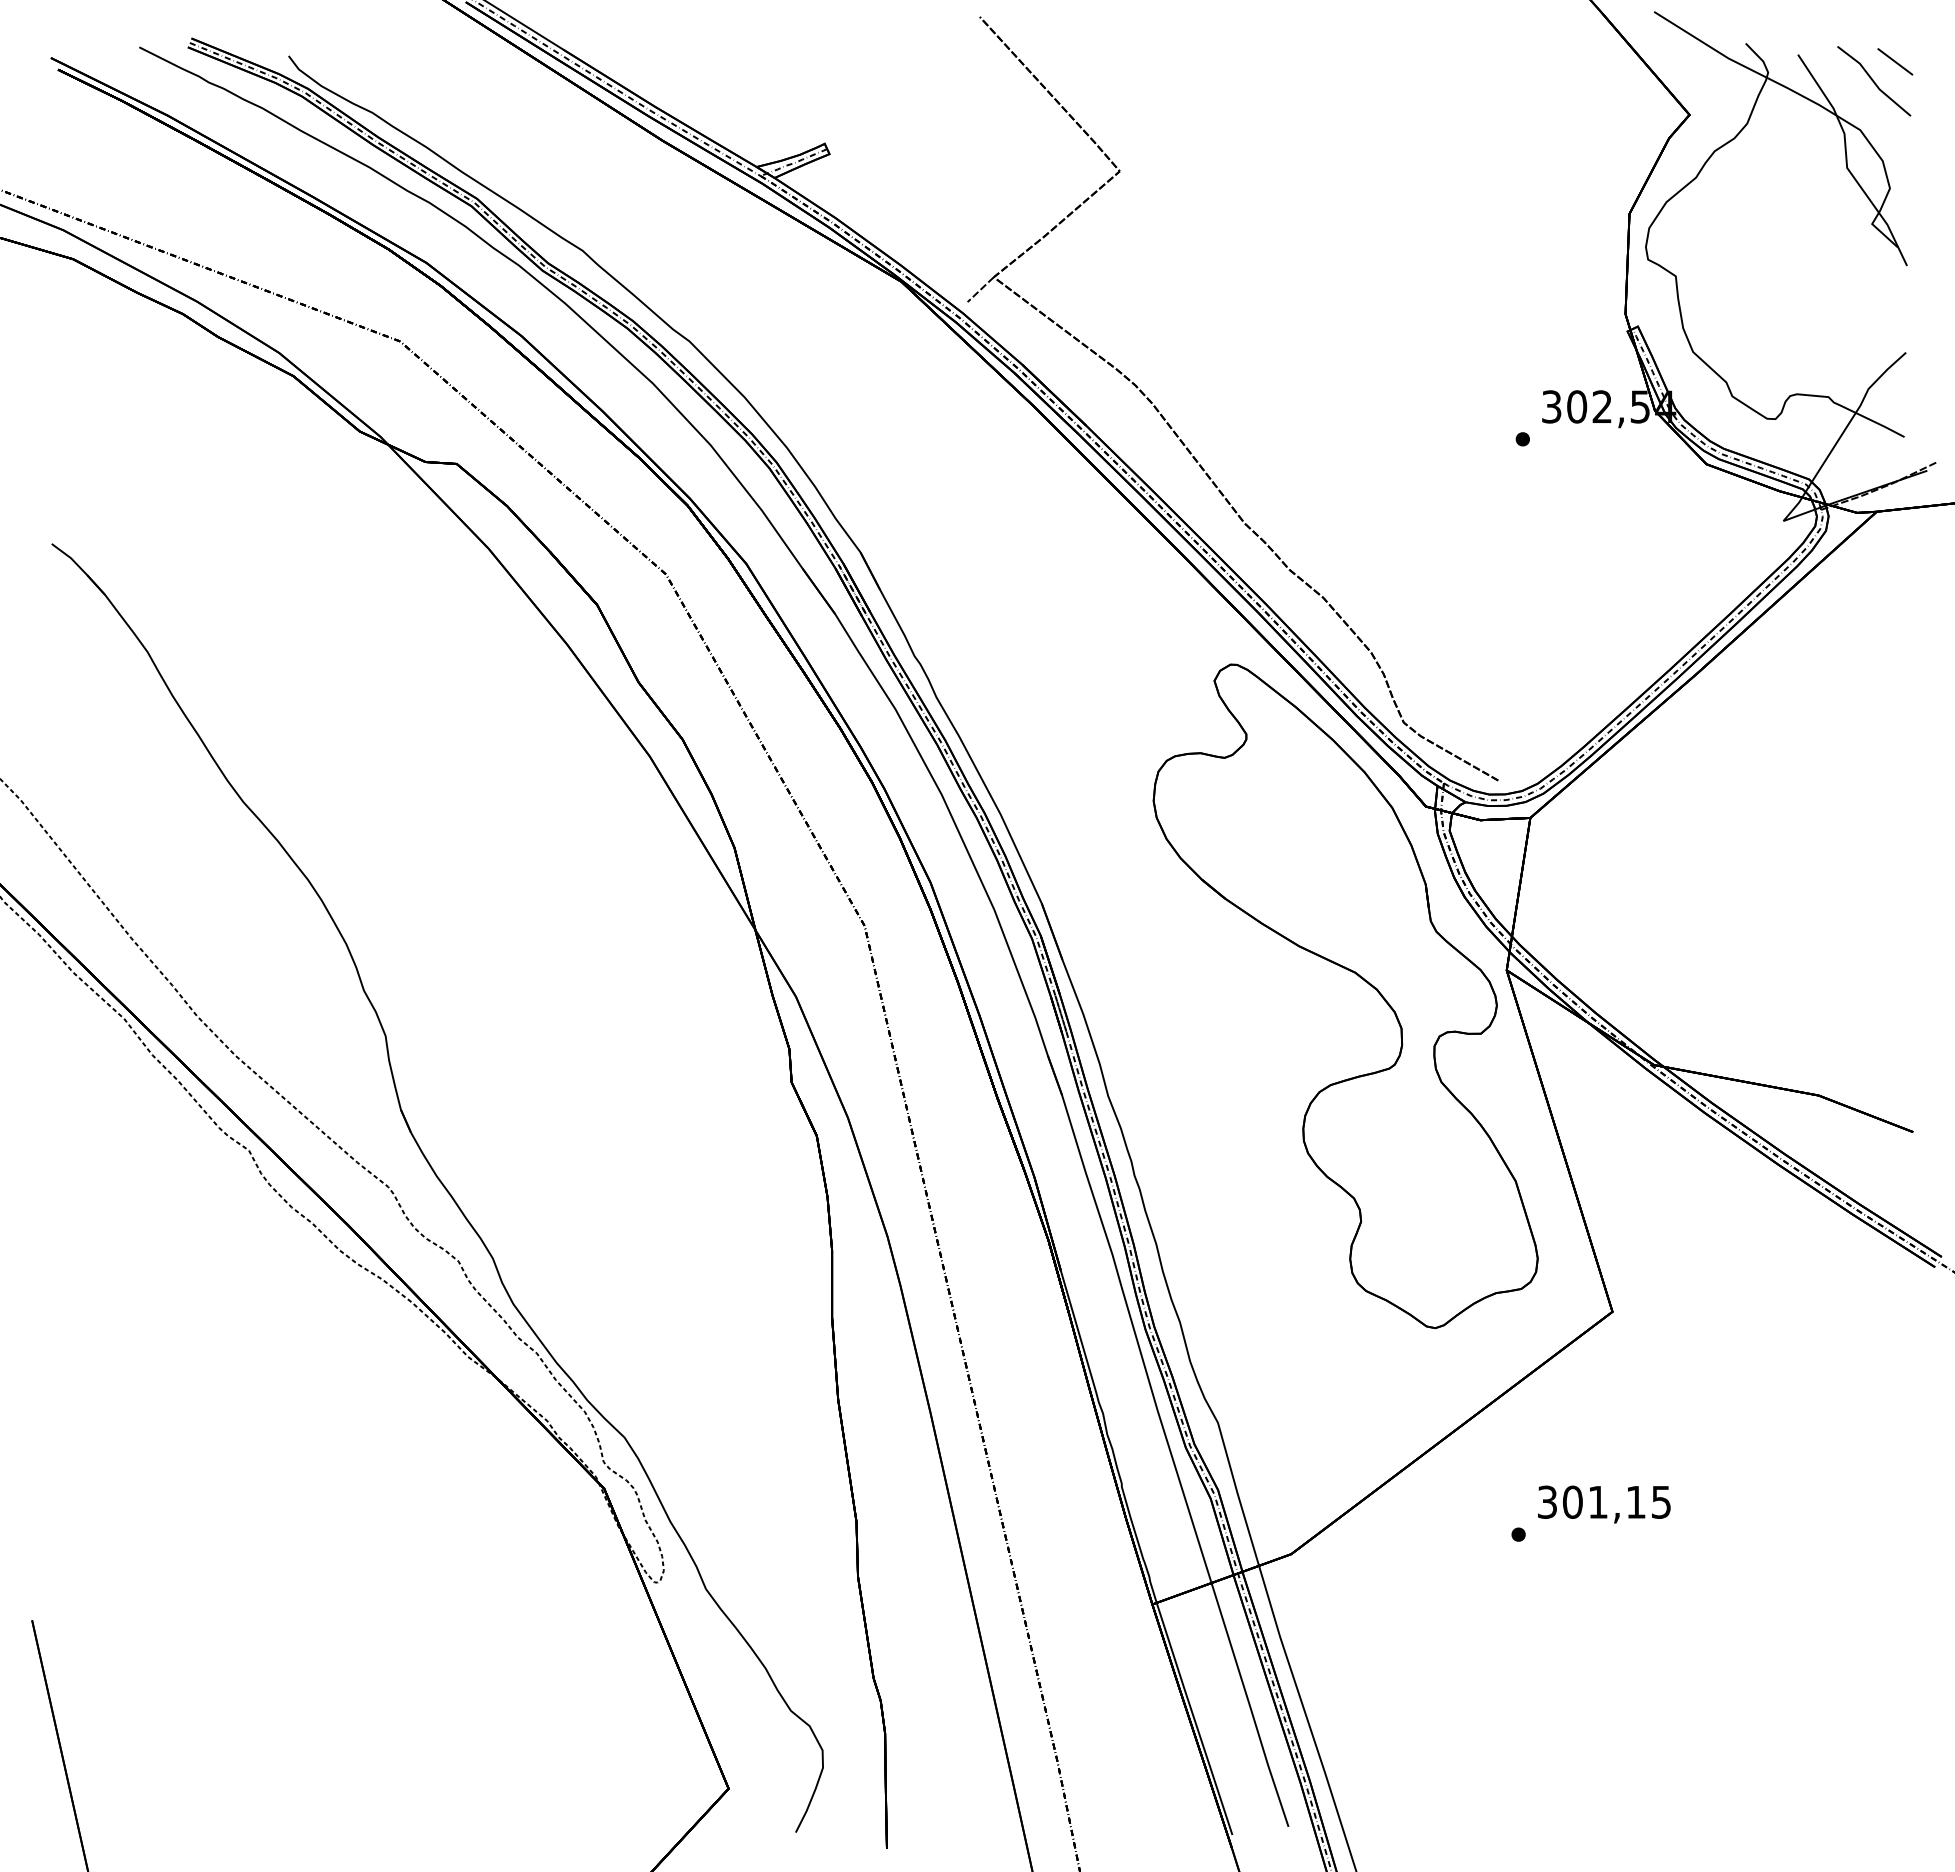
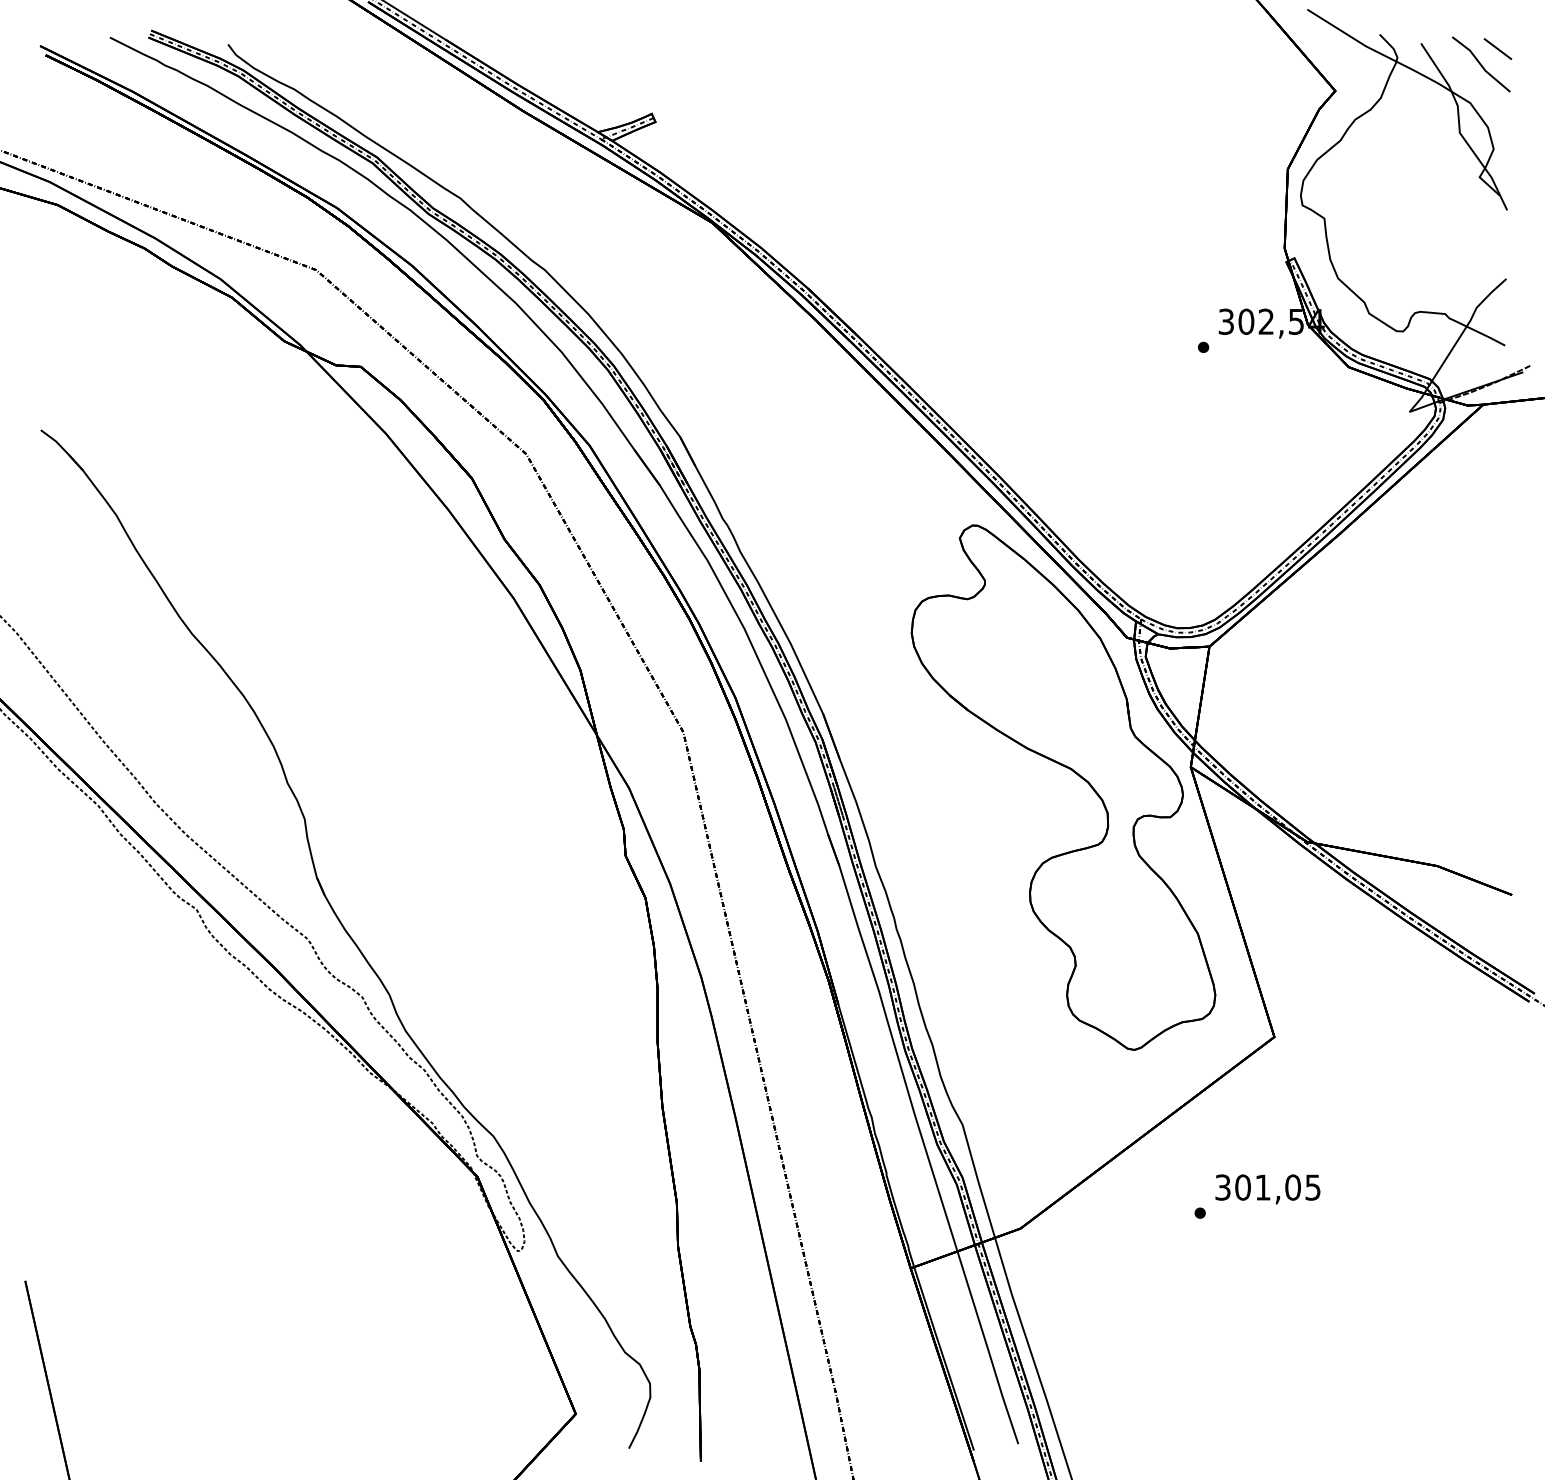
part: (1182, 440) -> (934, 348), removed
text: (1636, 1501) -> (1293, 1186), 301,15 -> 301,05

